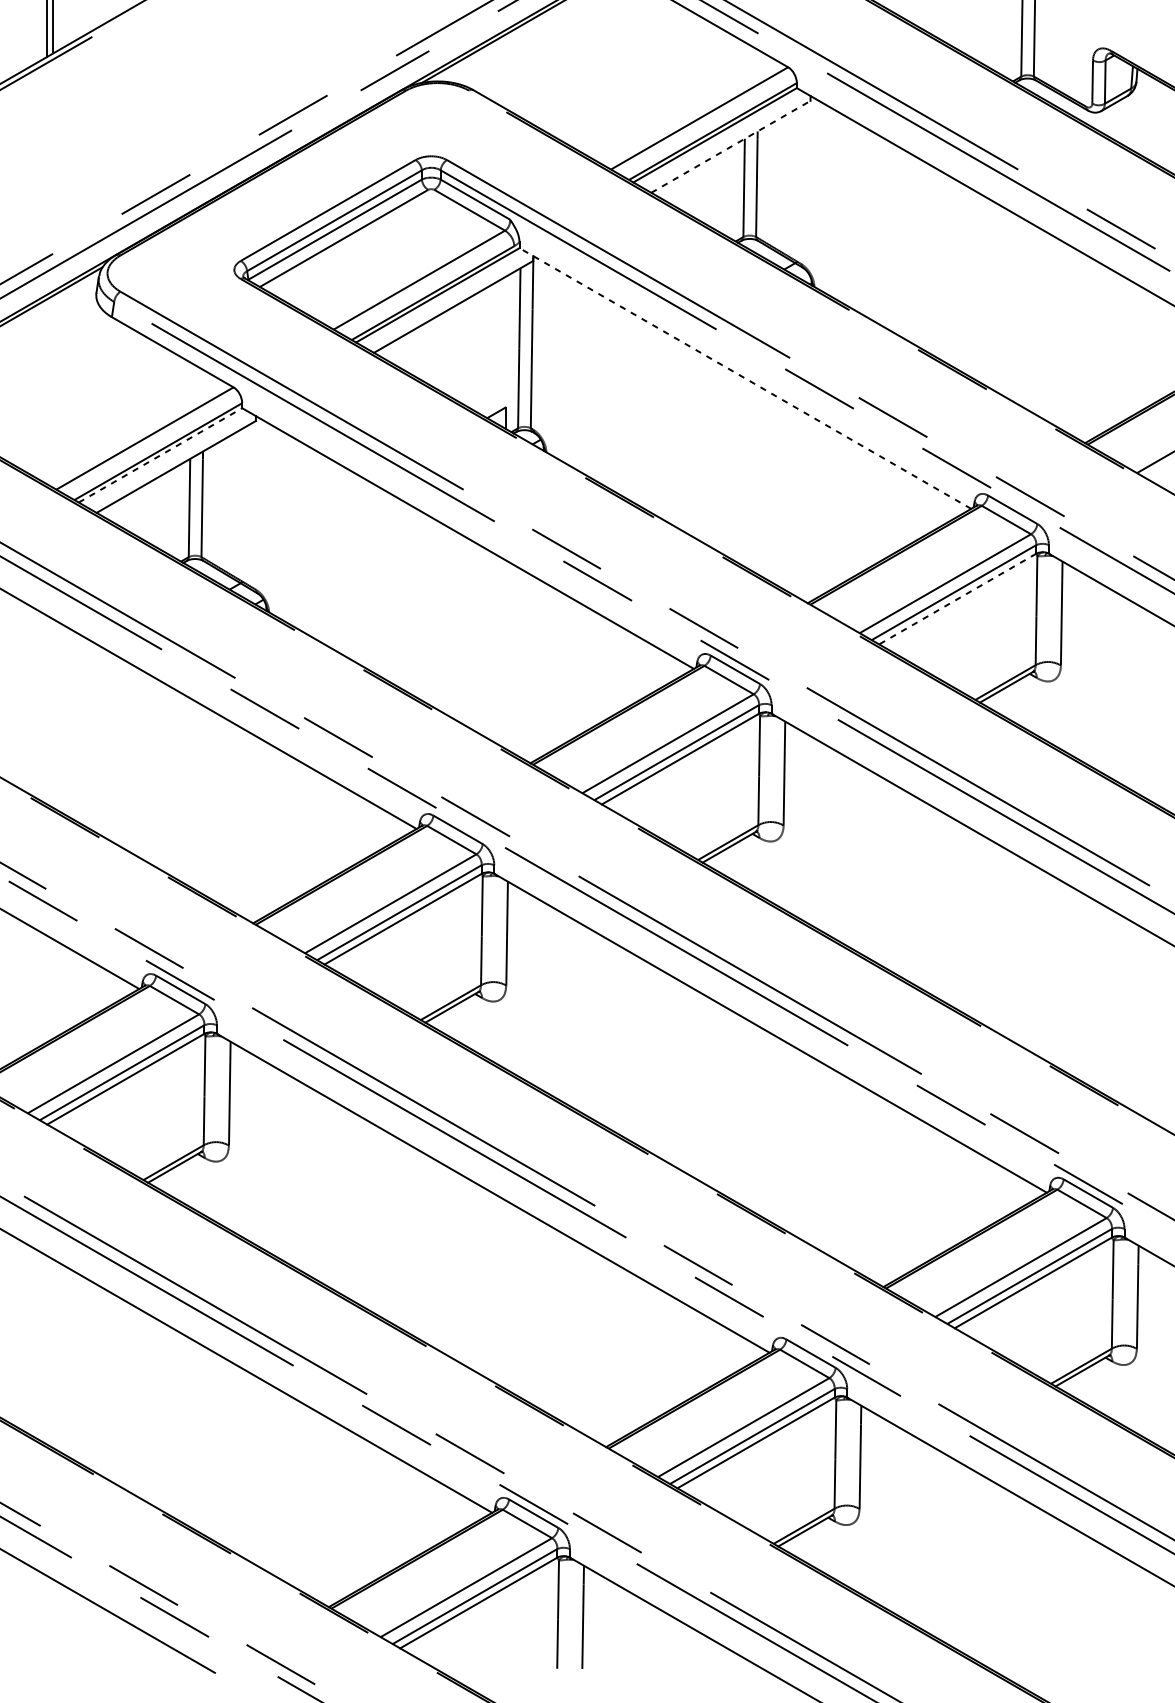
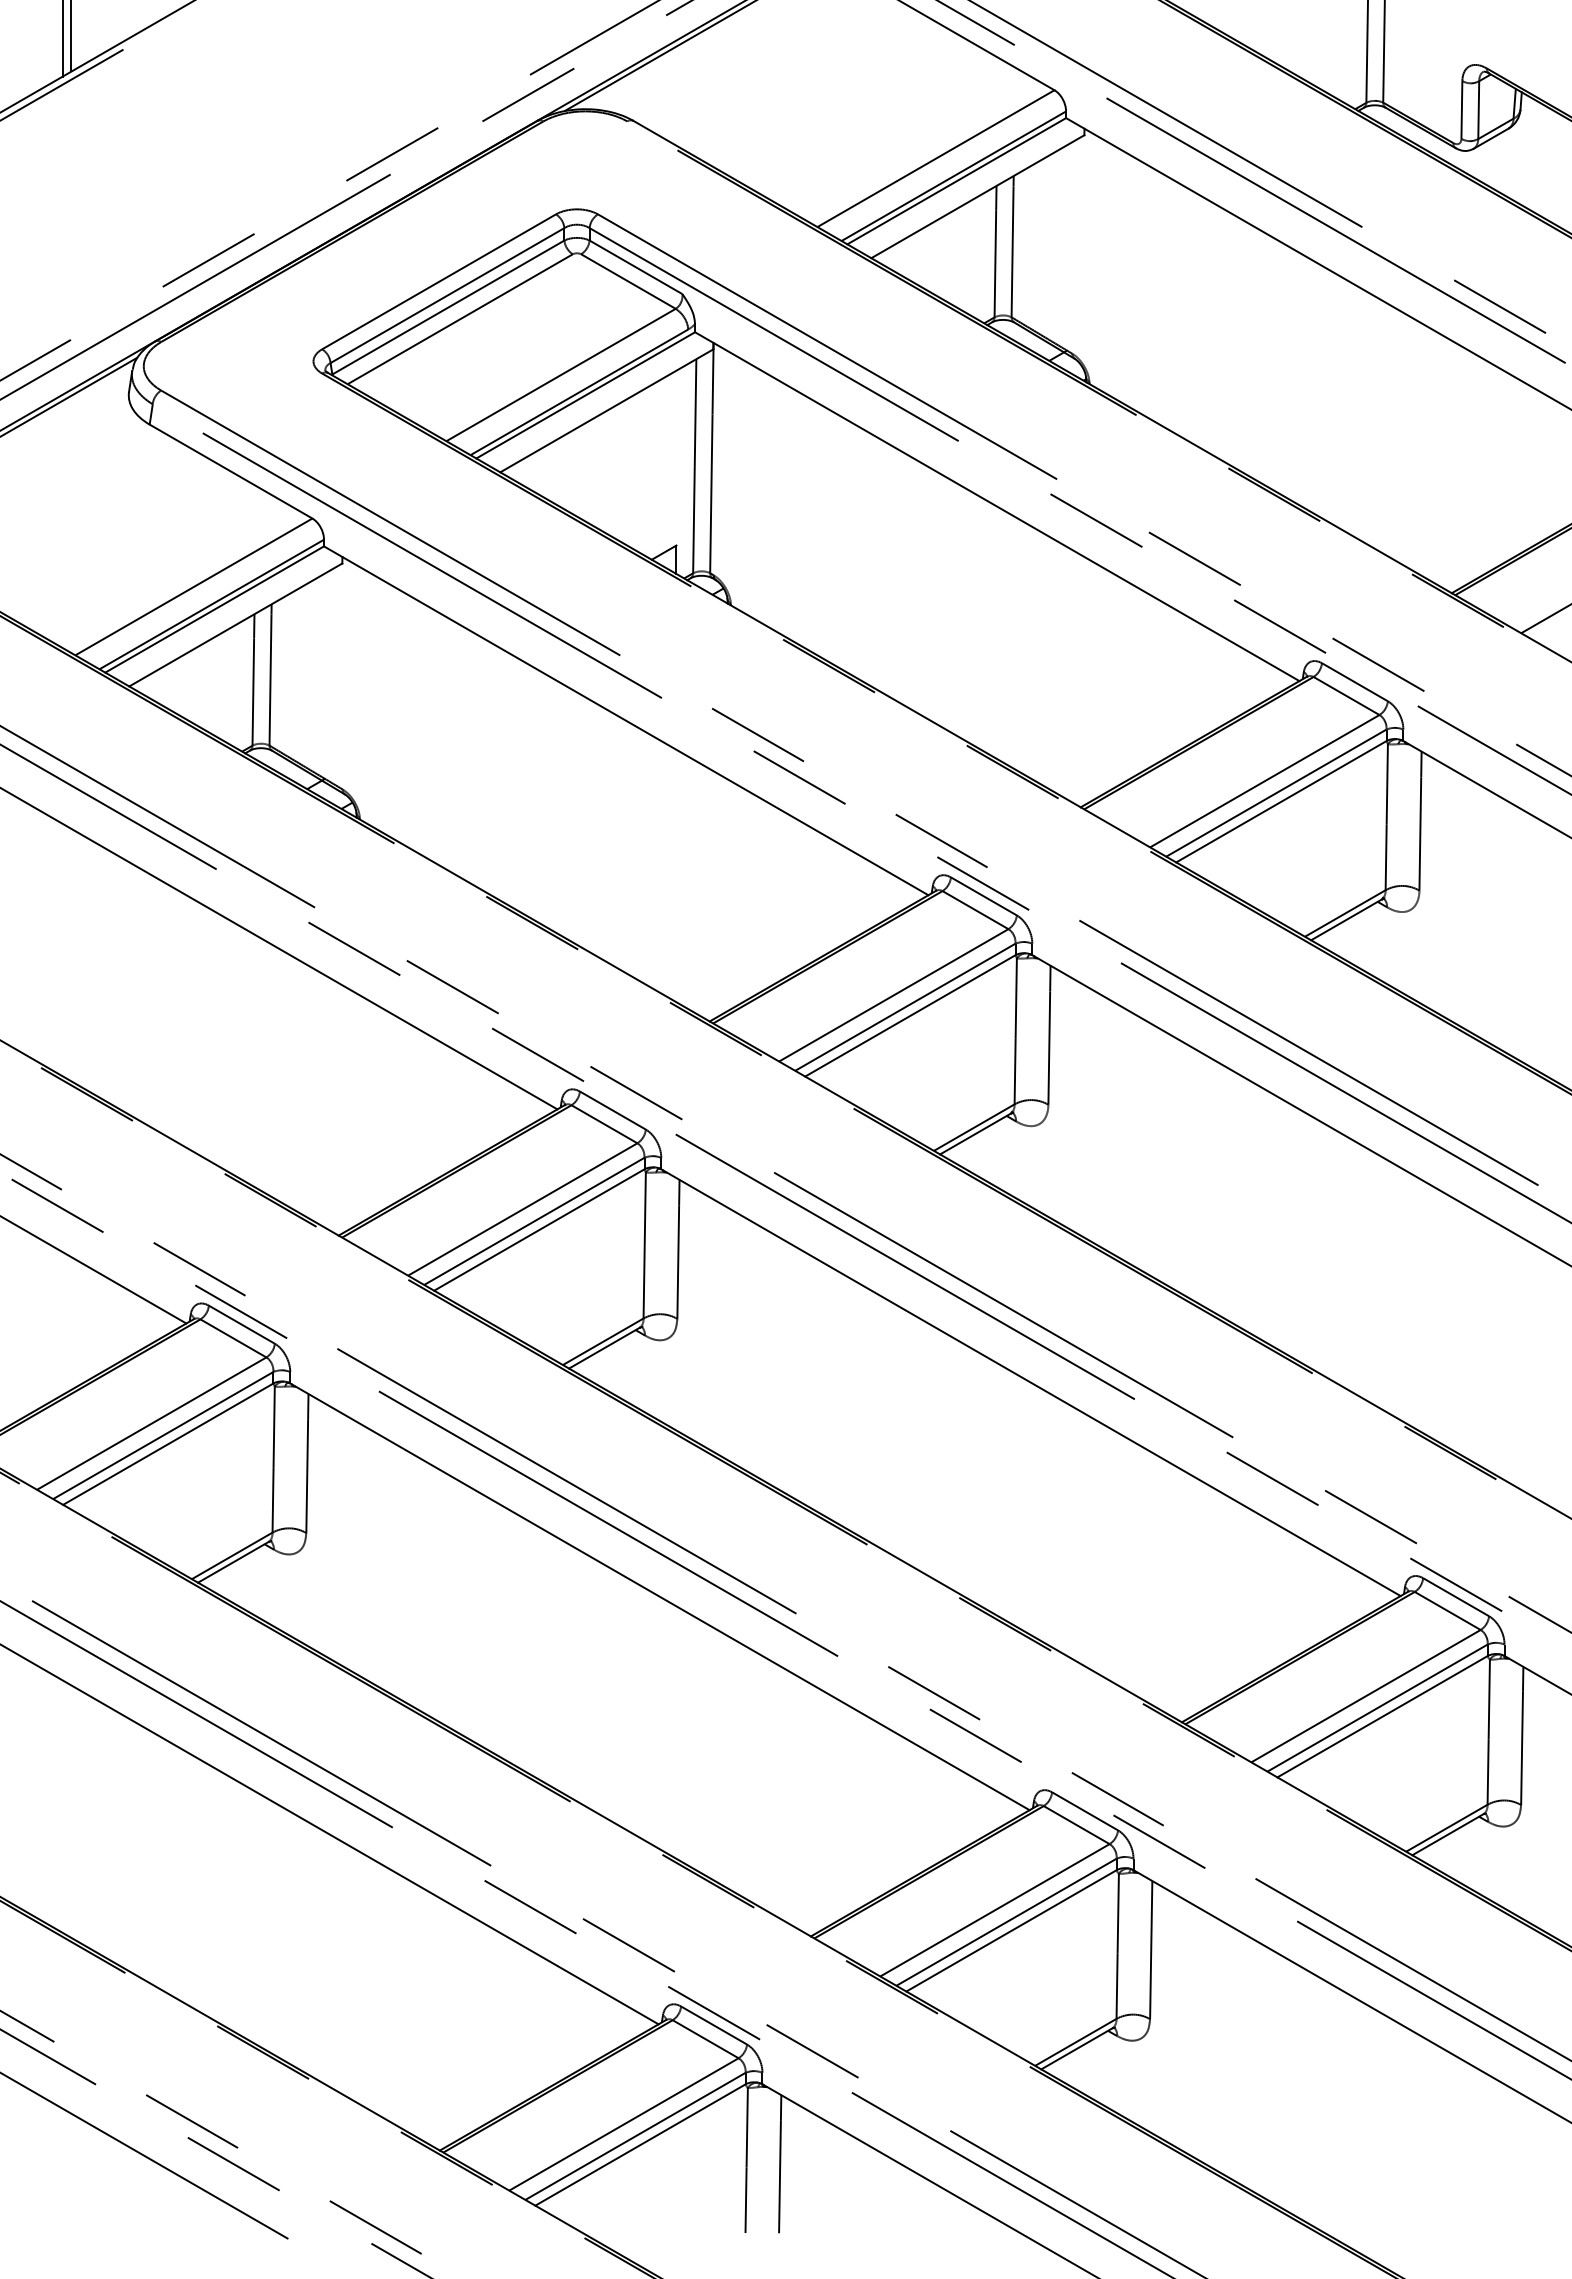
line: (730, 146) -> (977, 196), dashed -> solid
line: (745, 378) -> (997, 506), dashed -> solid
line: (161, 455) -> (215, 609), dashed -> solid
line: (957, 599) -> (1280, 802), dashed -> solid

